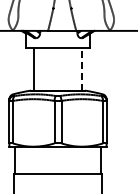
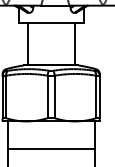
line: (81, 69) -> (74, 44), dashed -> solid

